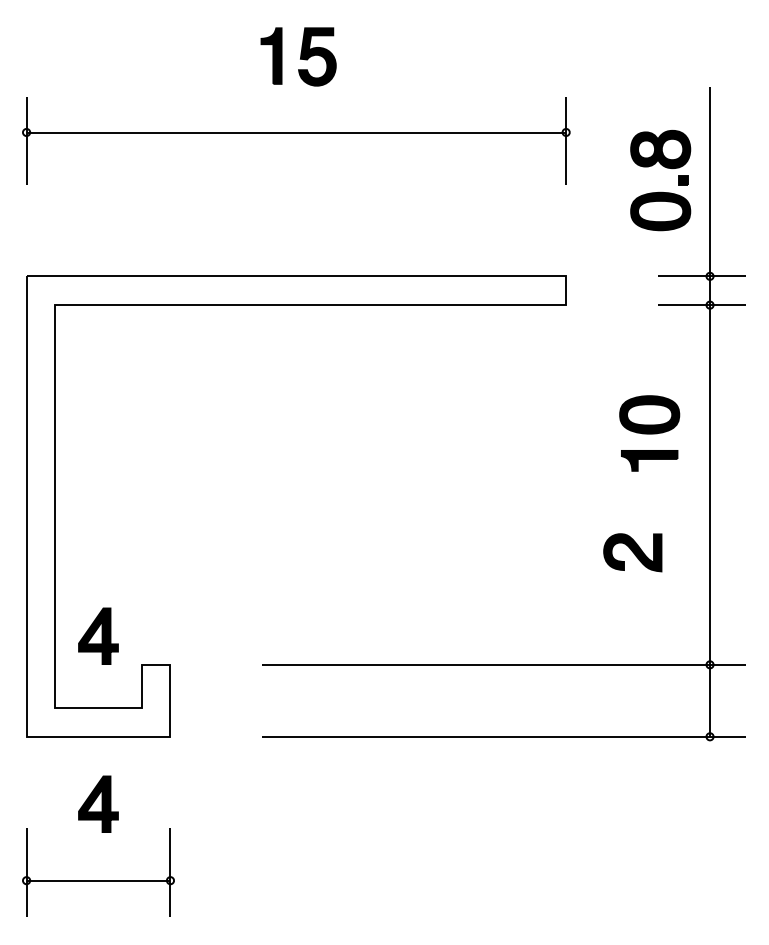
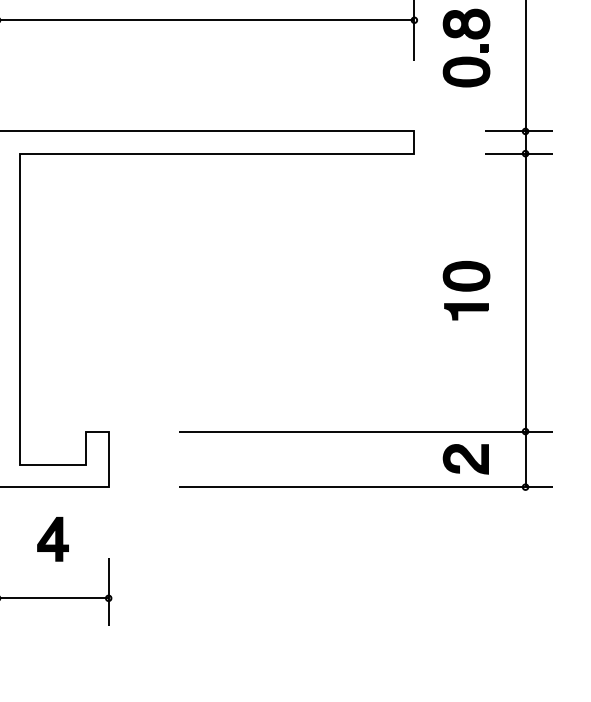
part: (660, 191) -> (466, 56), moved
part: (649, 433) -> (466, 290), moved
part: (632, 552) -> (465, 459), moved
part: (98, 635) -> (53, 408), removed

